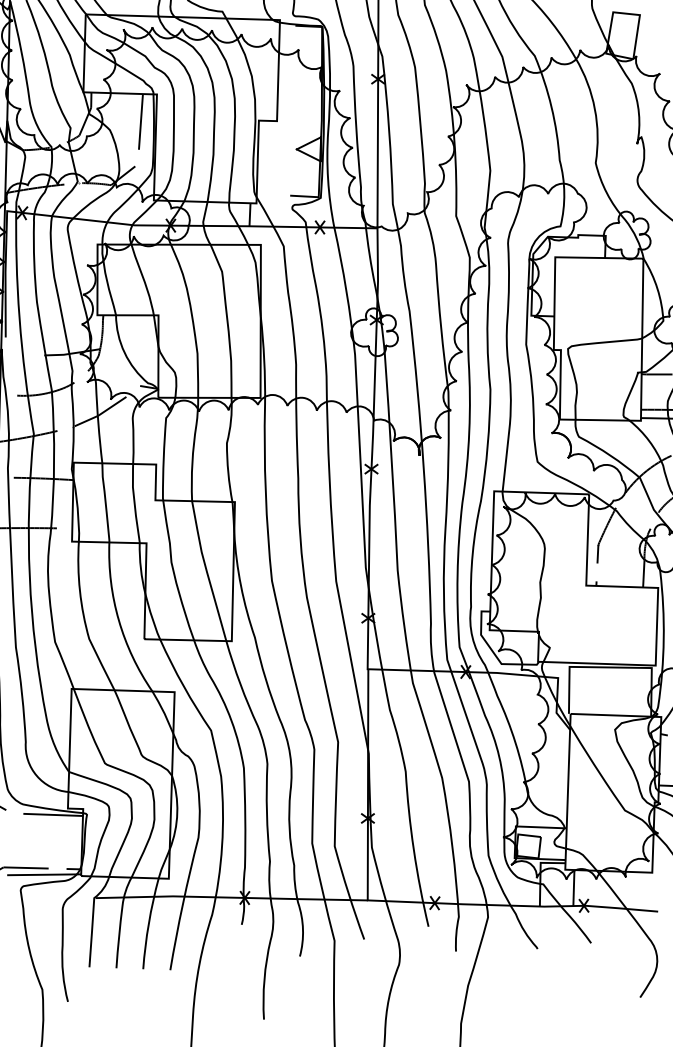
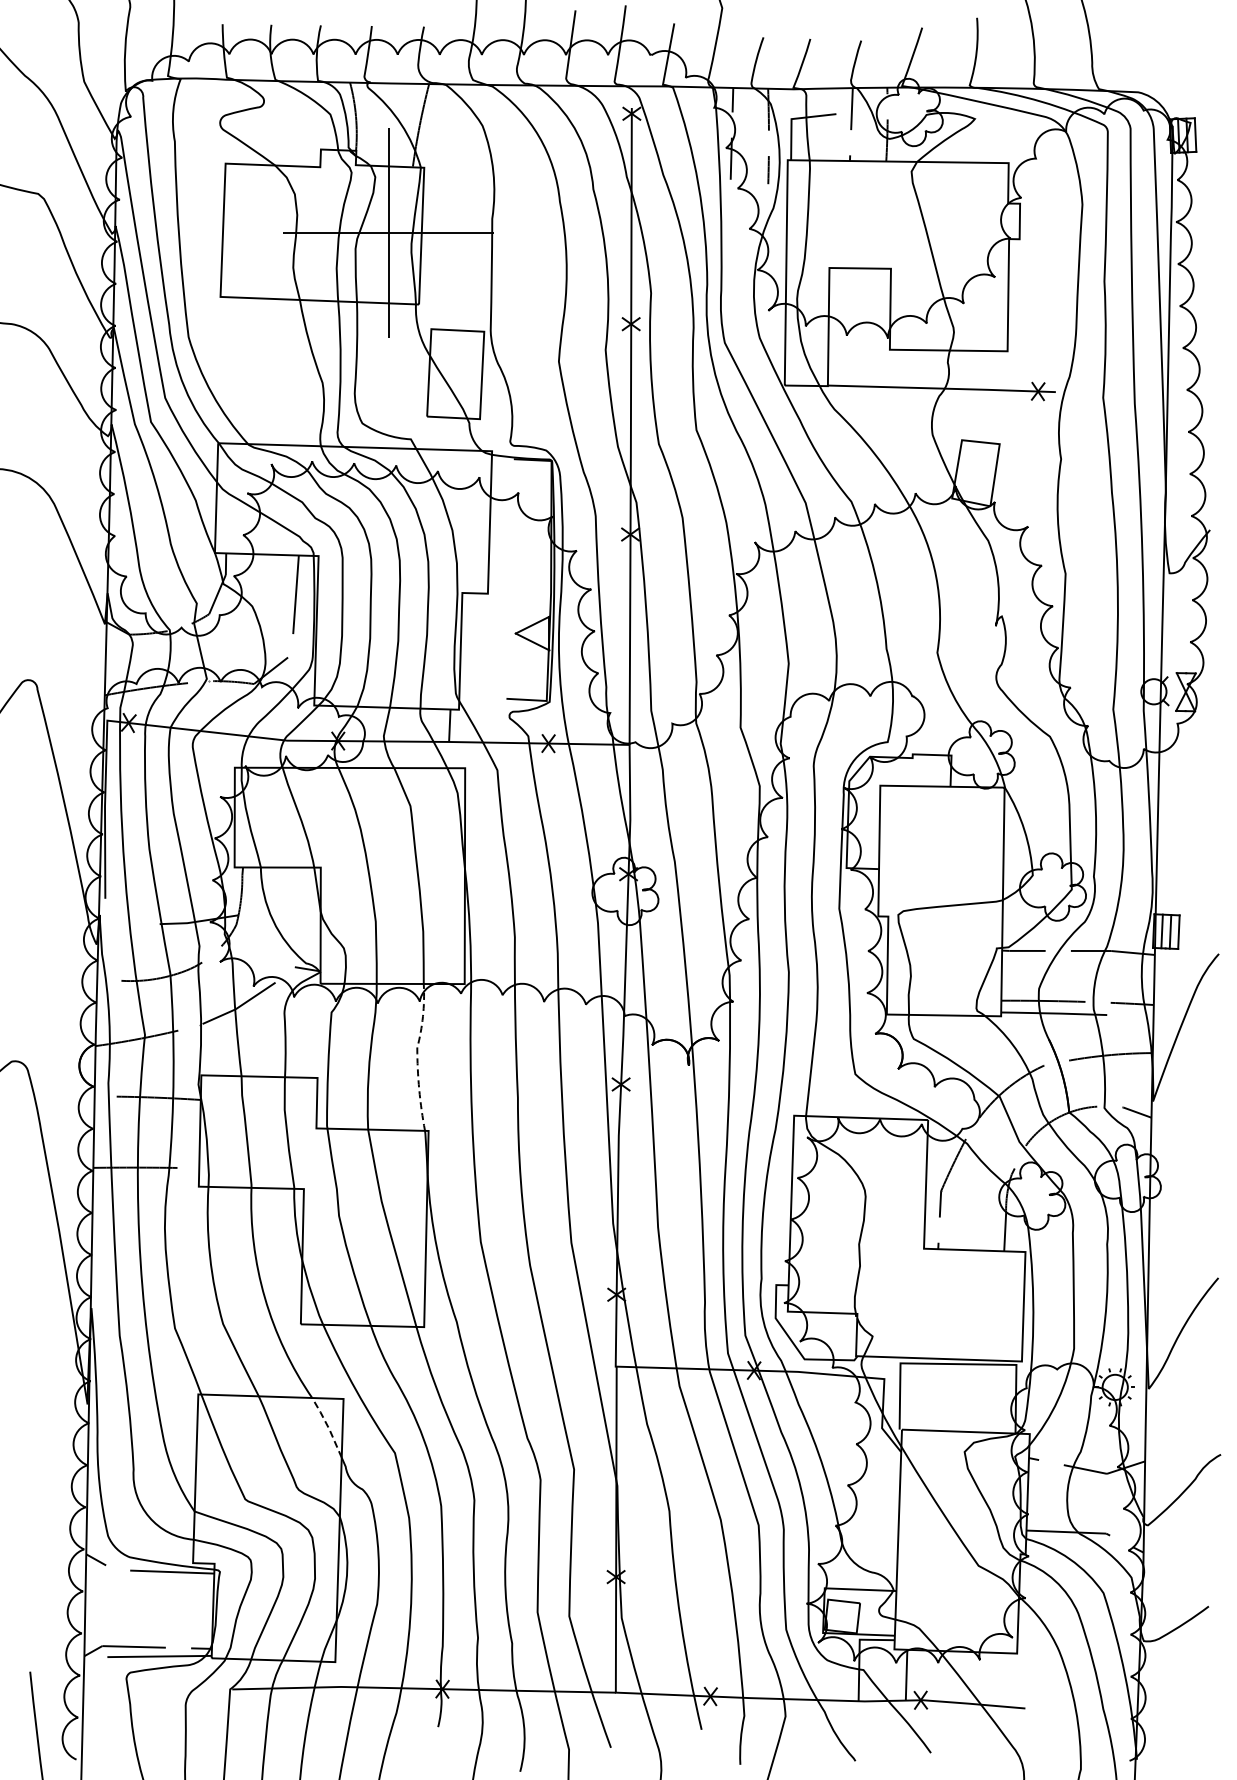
line: (227, 447) -> (417, 1054), solid -> dashed
line: (163, 711) -> (328, 1426), solid -> dashed

